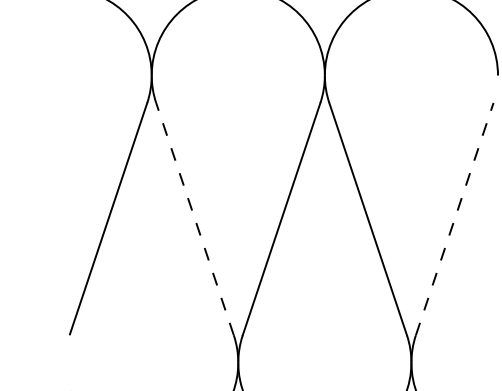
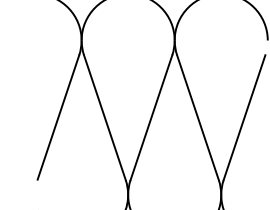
line: (194, 218) -> (104, 117), dashed -> solid
line: (454, 218) -> (244, 117), dashed -> solid

